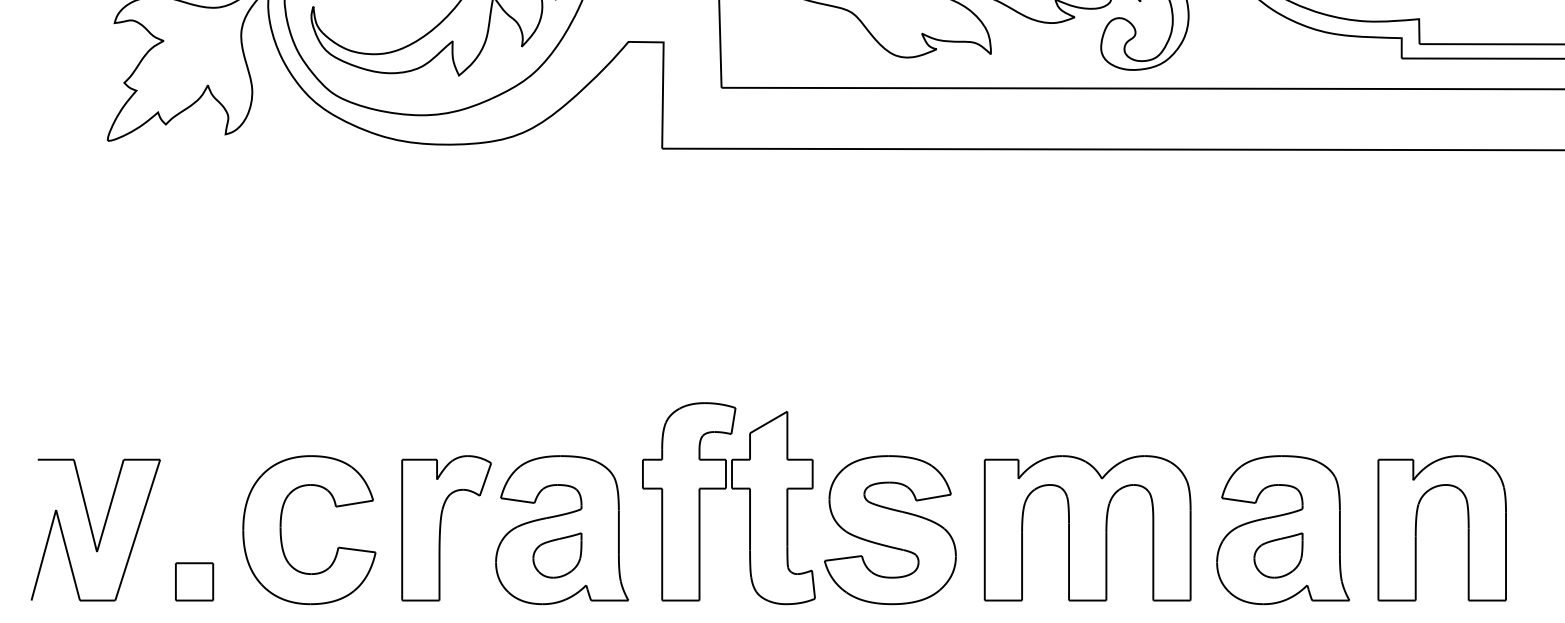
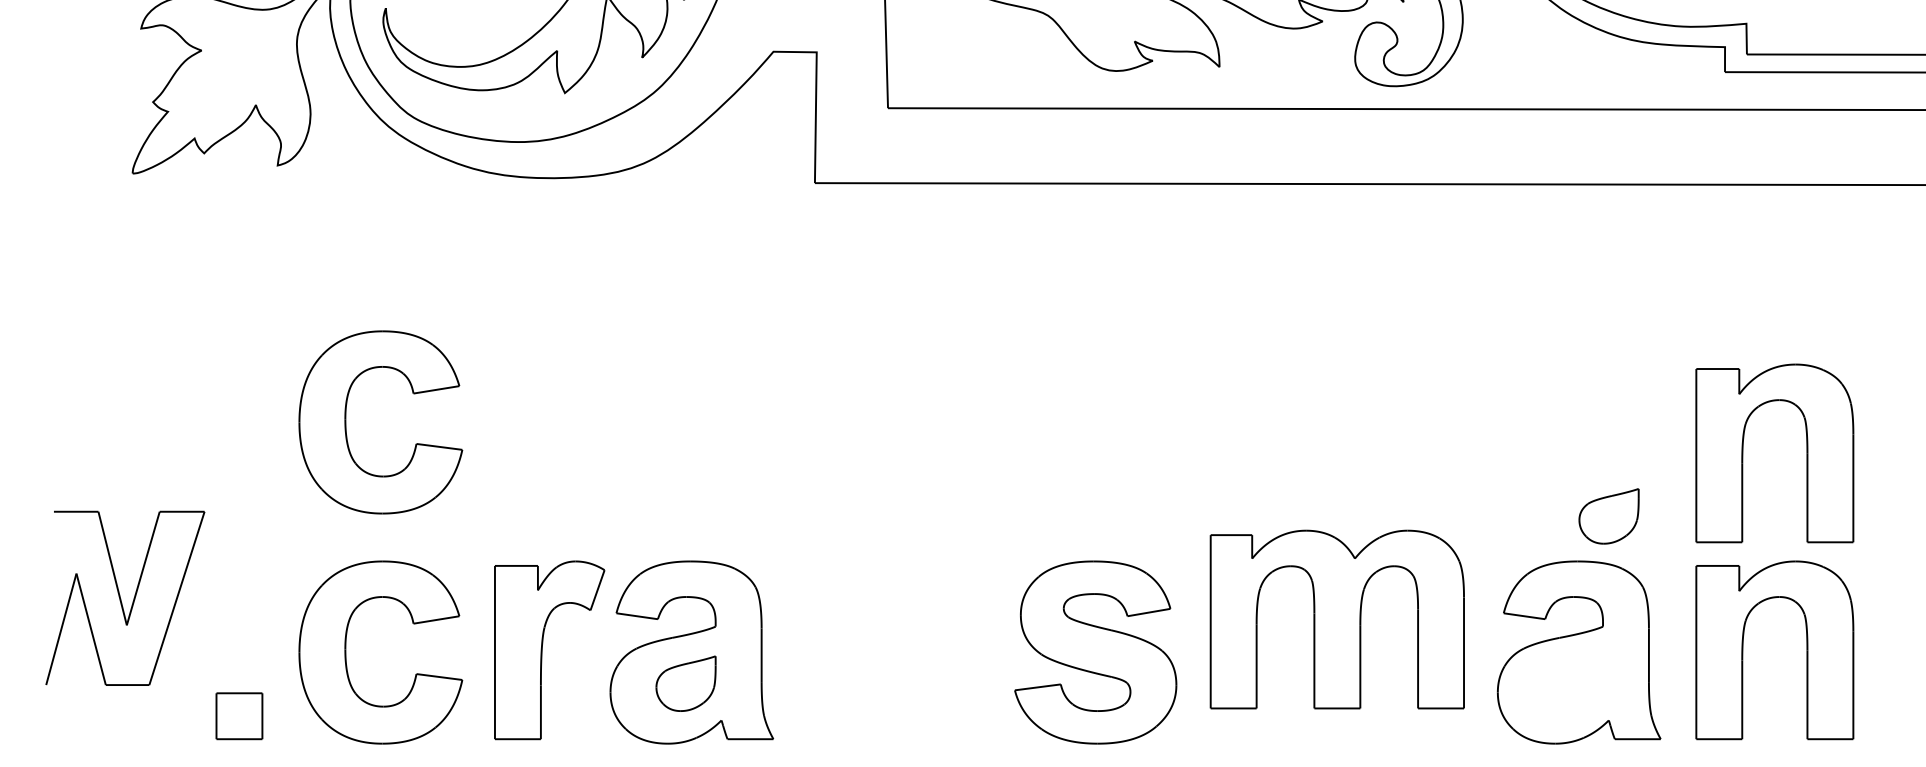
part: (281, 343) -> (346, 422), added
part: (1416, 368) -> (1743, 453), added
part: (725, 489) -> (892, 602), removed
part: (1087, 528) -> (1337, 619), moved
part: (95, 529) -> (124, 597), moved
part: (1278, 555) -> (1609, 516), moved

